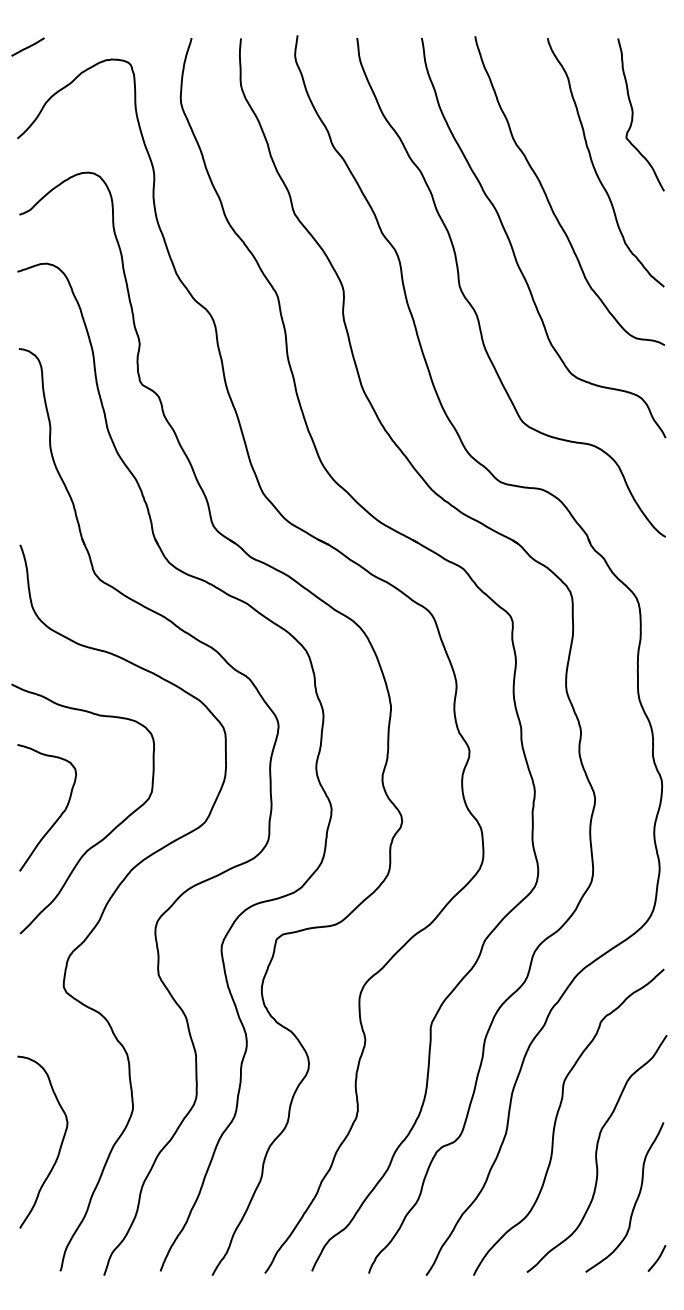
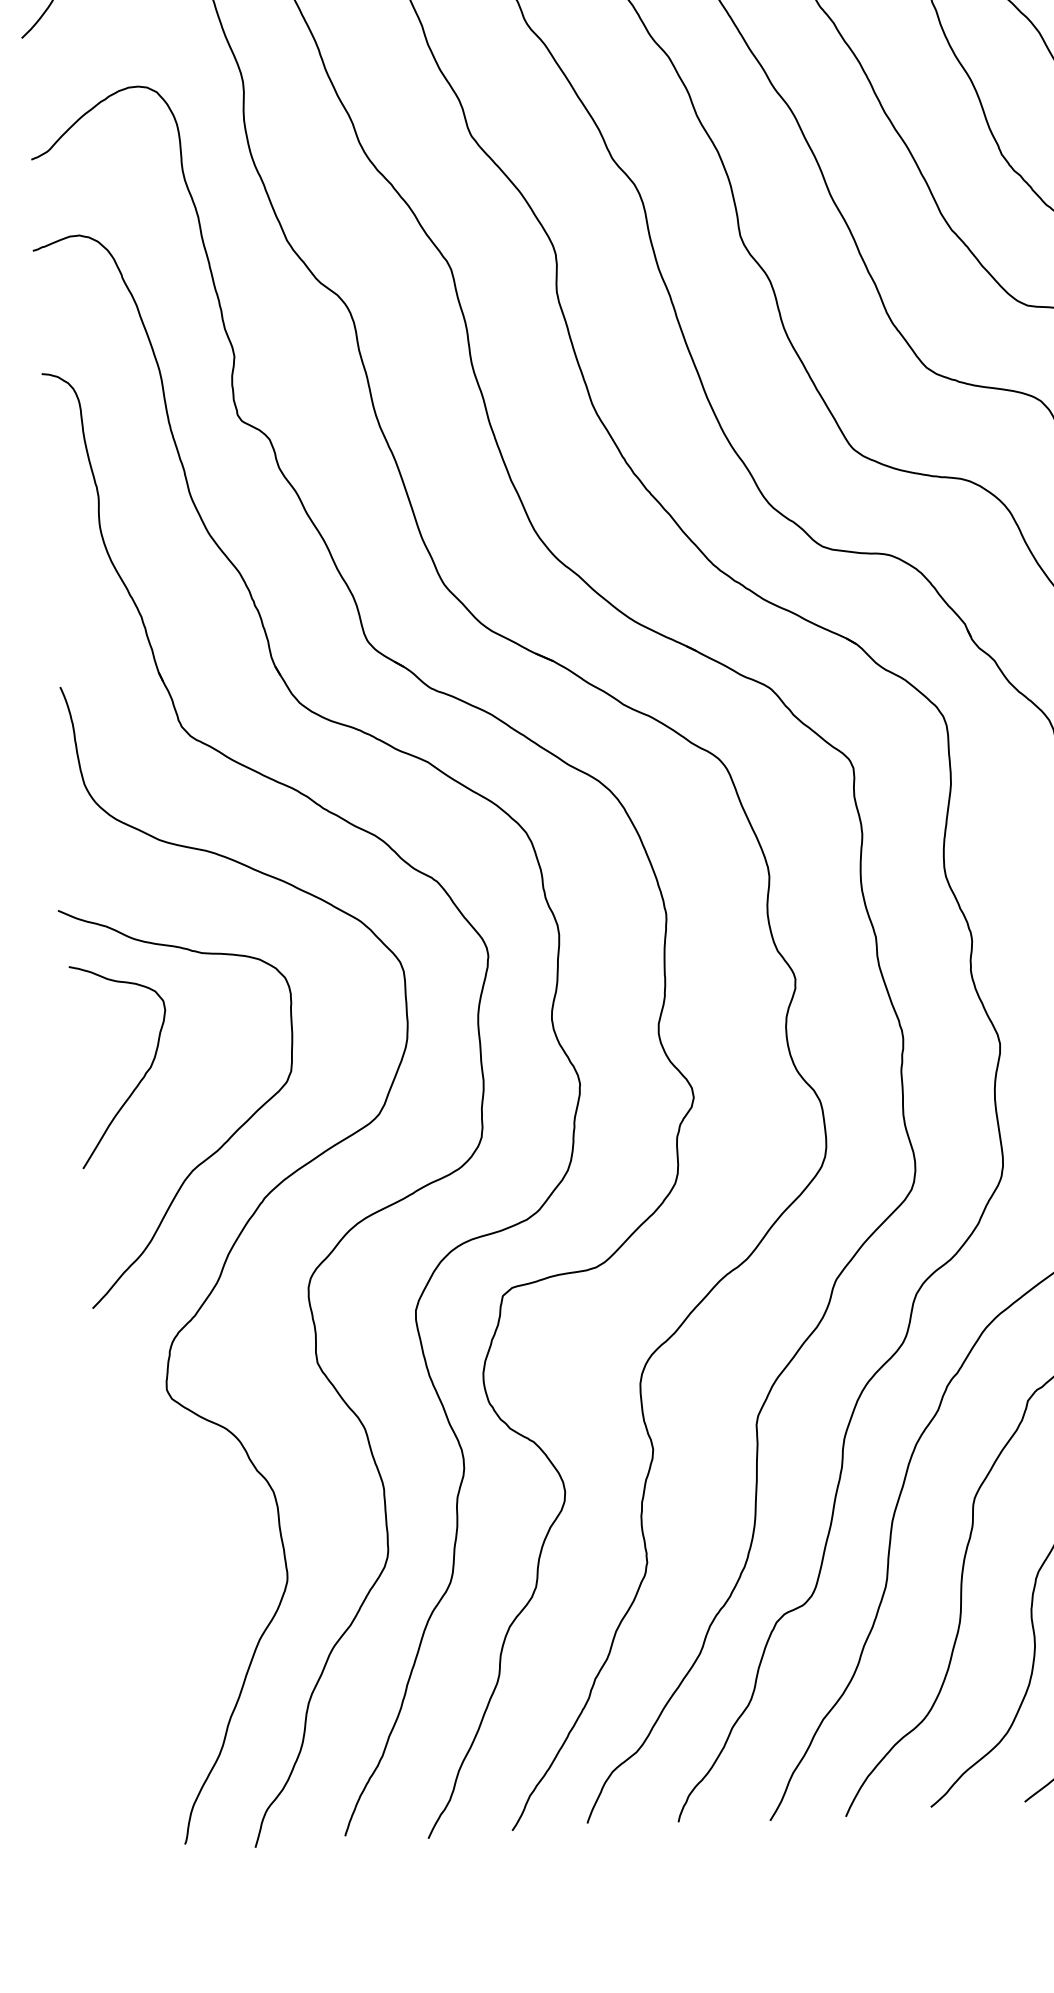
curve: (59, 815) -> (141, 1076), moved
curve: (59, 1147) -> (173, 1646), removed

